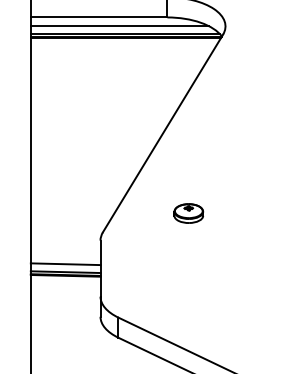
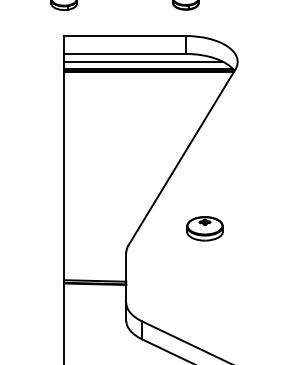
part: (188, 213) -> (204, 228), size x1.4
line: (65, 263) -> (95, 273), removed

